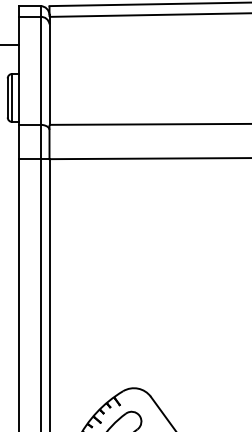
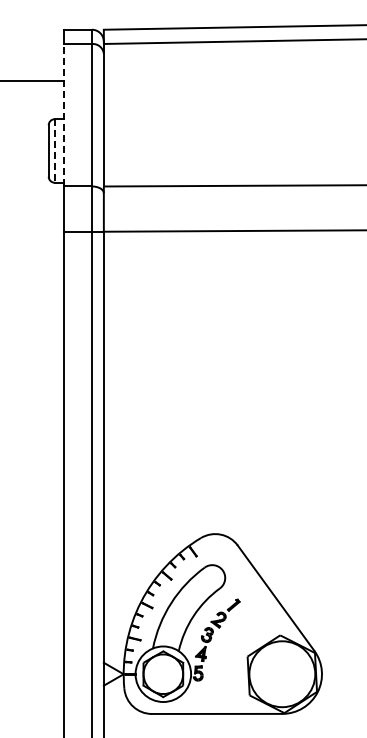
line: (19, 70) -> (64, 114), solid -> dashed
line: (12, 97) -> (54, 150), solid -> dashed

